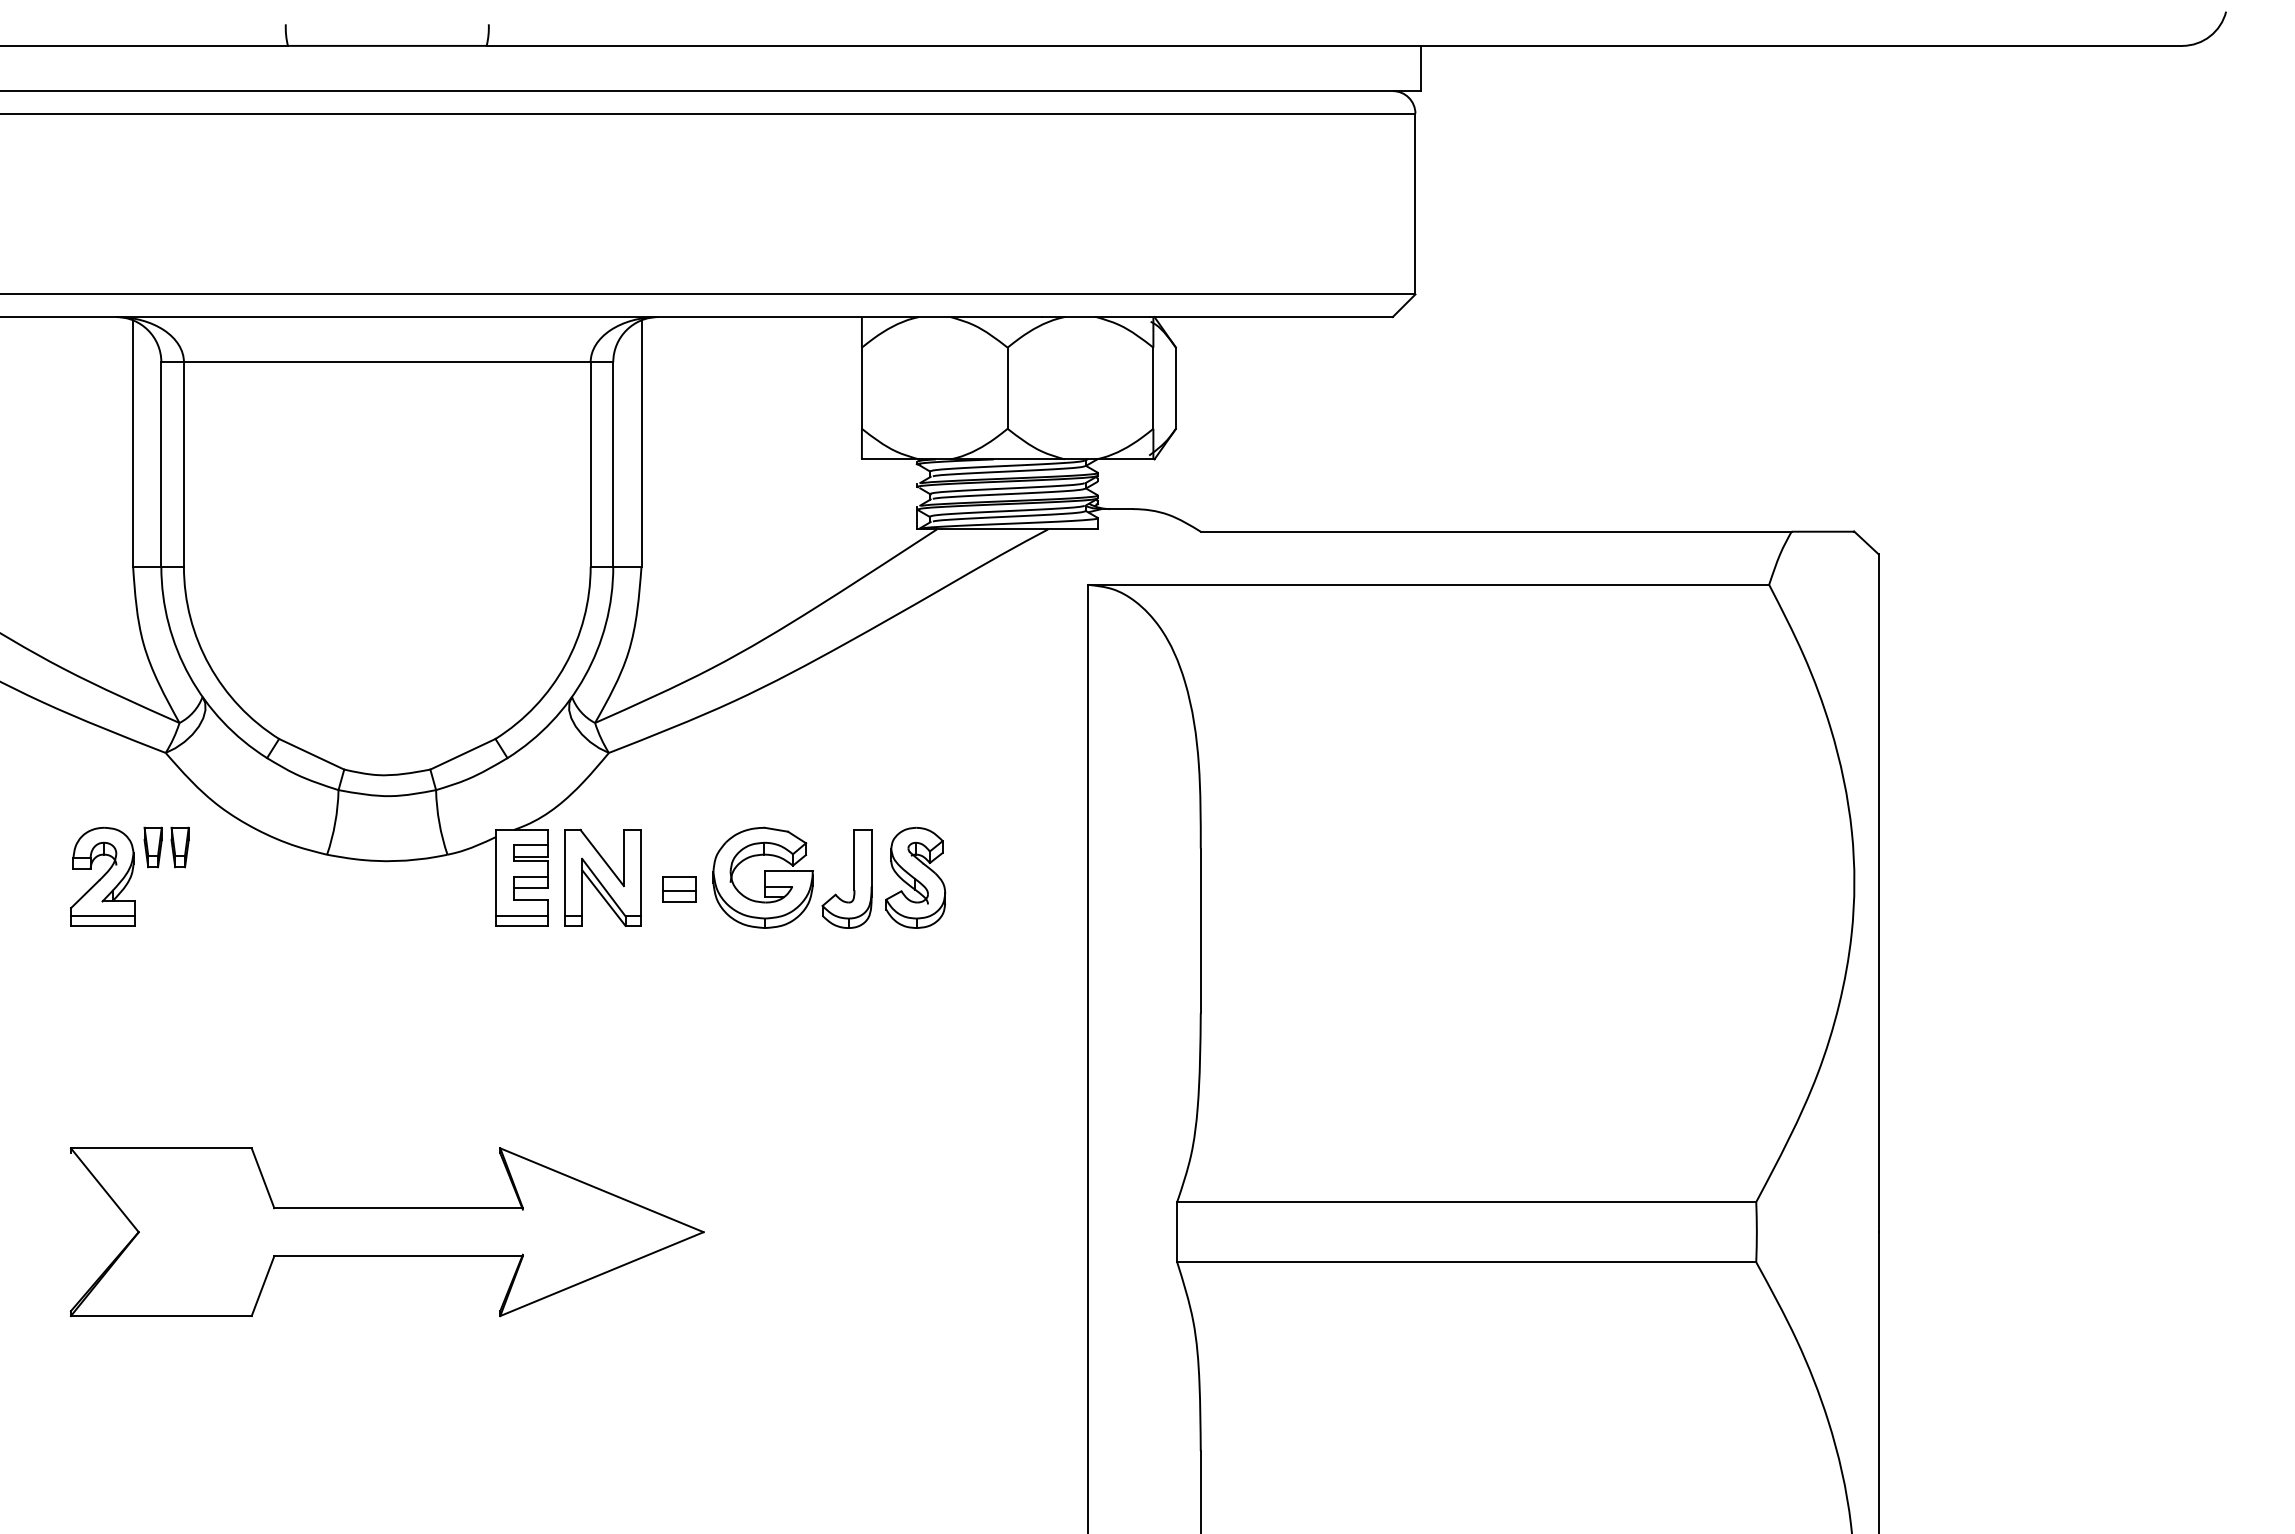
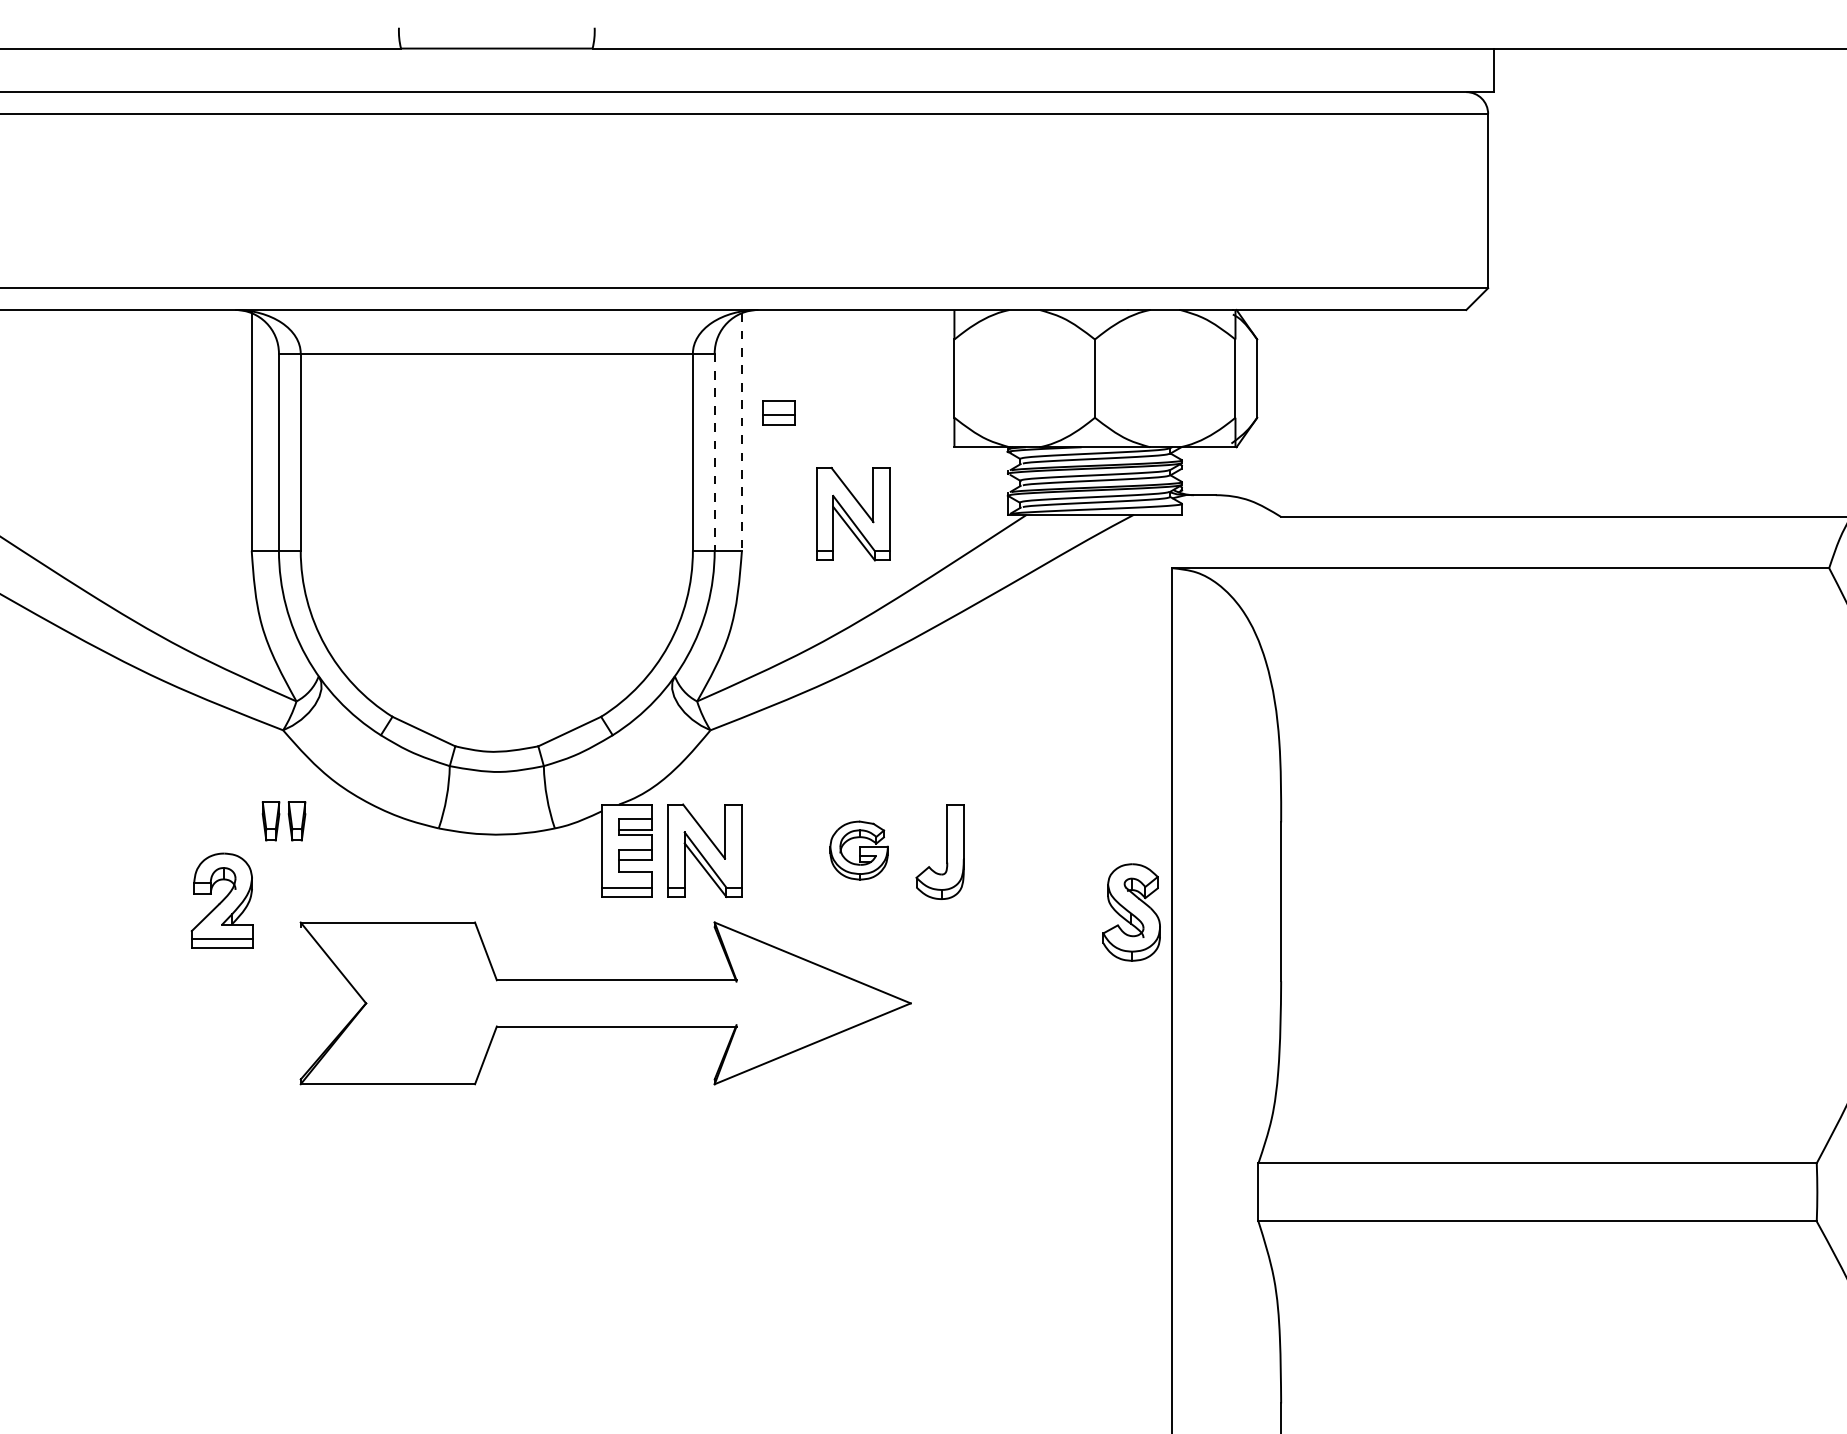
line: (641, 444) -> (741, 432), solid -> dashed
line: (613, 465) -> (714, 453), solid -> dashed
part: (756, 528) -> (852, 513), added
part: (102, 876) -> (222, 900), moved
part: (762, 877) -> (858, 850), size x0.6
part: (915, 877) -> (1131, 912), moved
part: (679, 889) -> (778, 413), moved
part: (386, 1232) -> (604, 1003), moved

